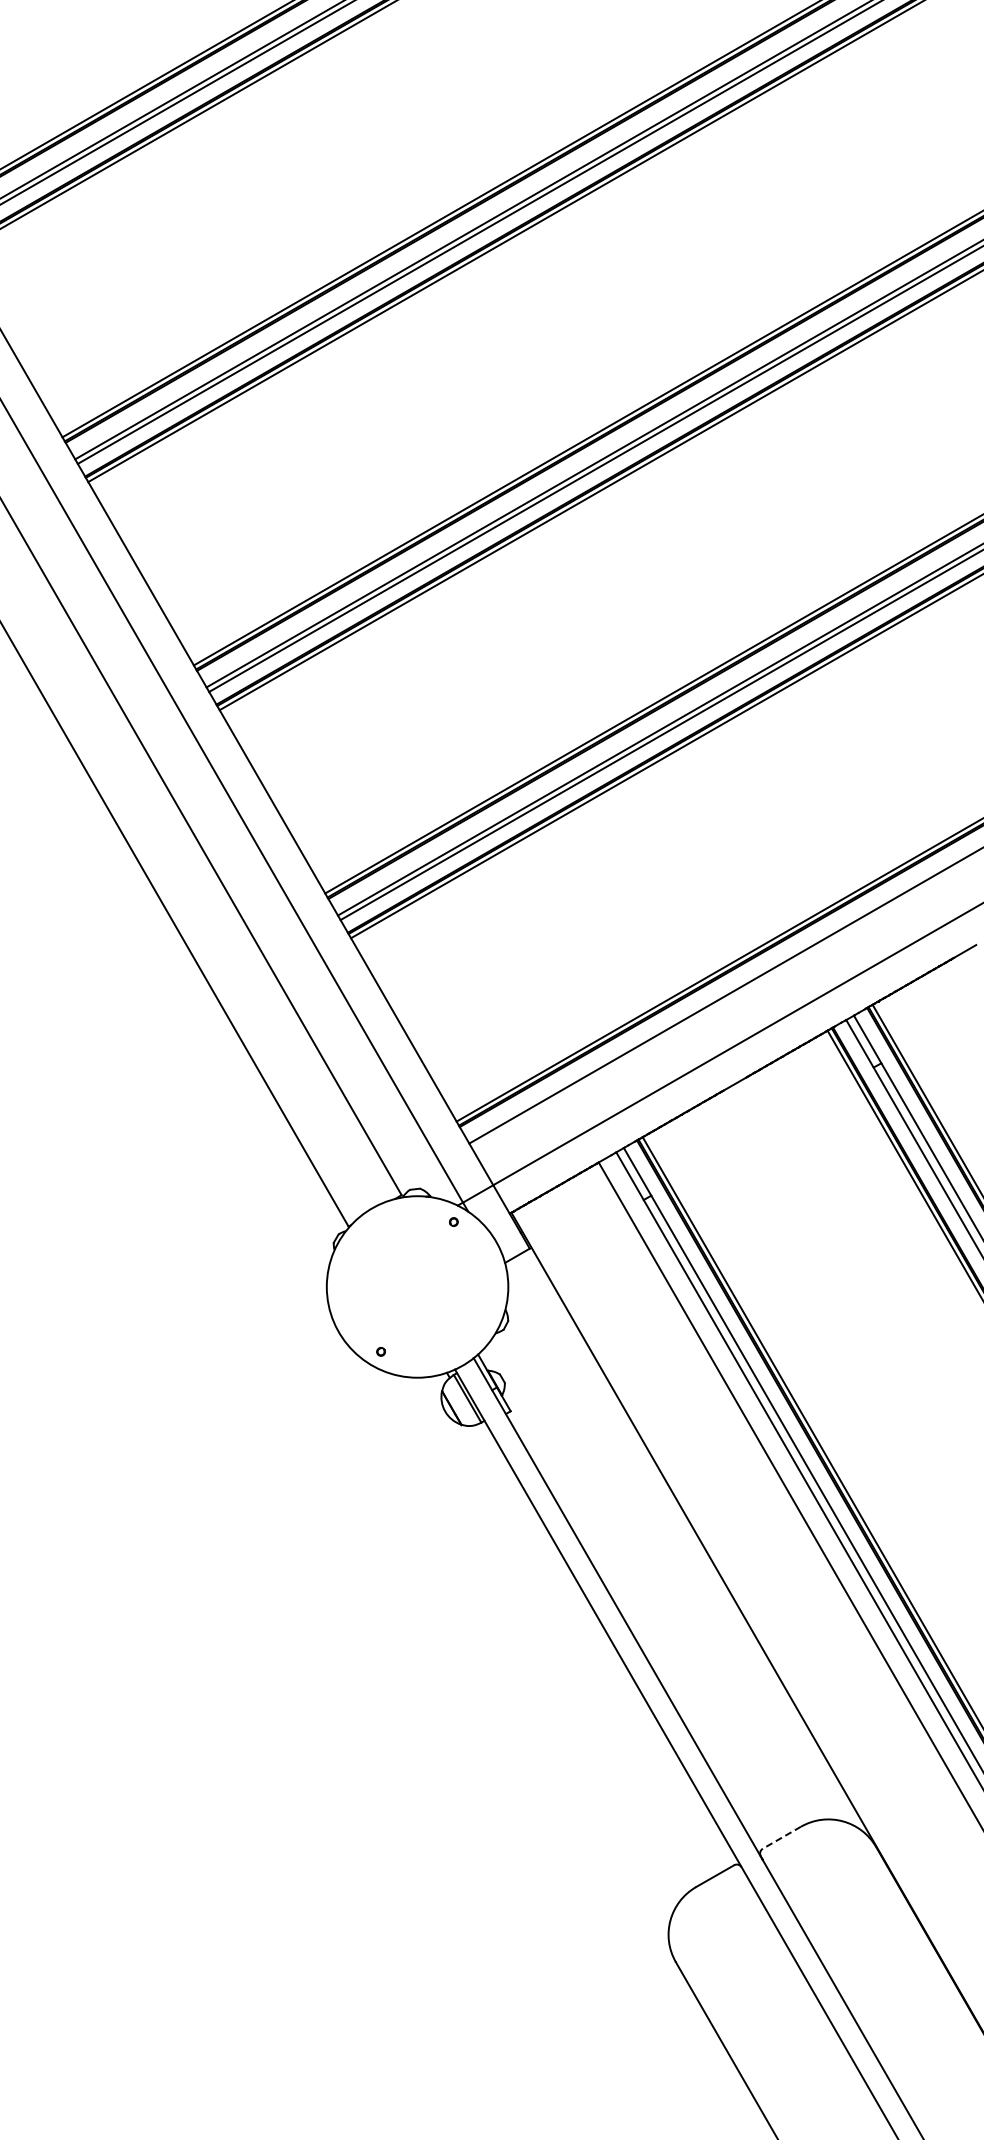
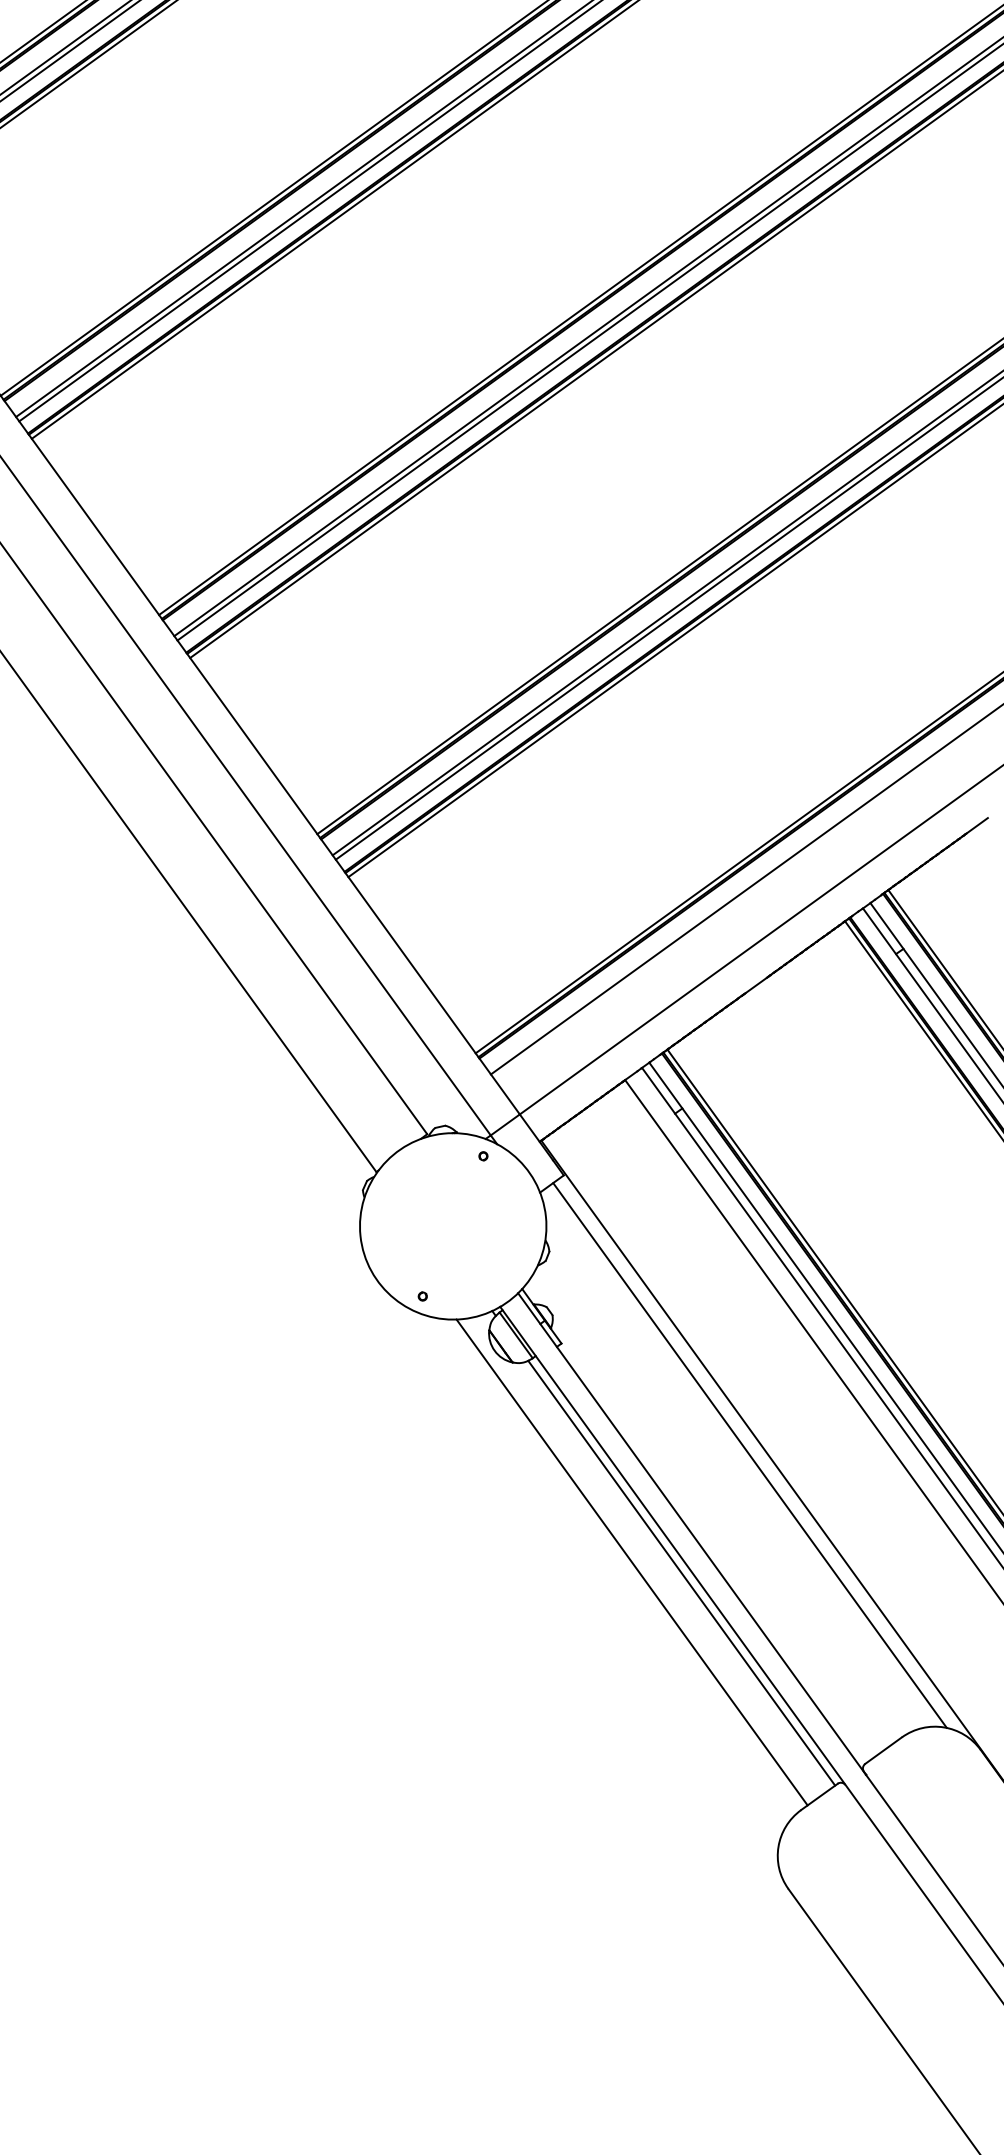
line: (681, 1538) -> (749, 1455), added
line: (556, 1630) -> (631, 1562), added
line: (603, 1645) -> (681, 1573), added
line: (781, 1838) -> (883, 1751), dashed -> solid

